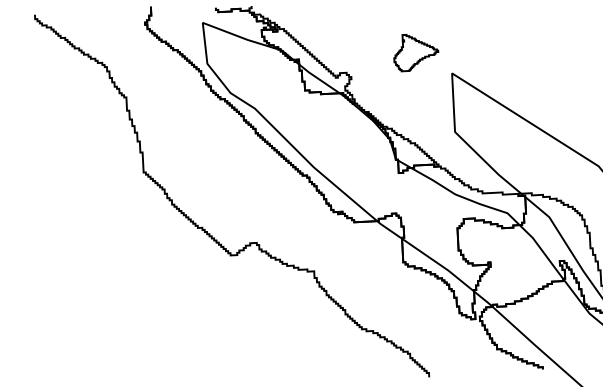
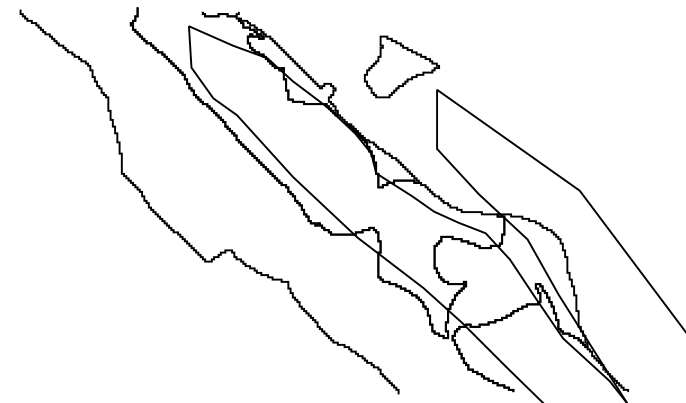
part: (415, 52) -> (401, 66), size x1.67

